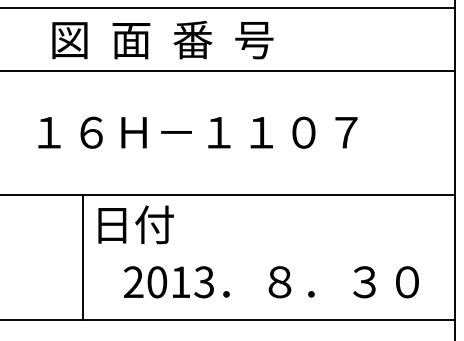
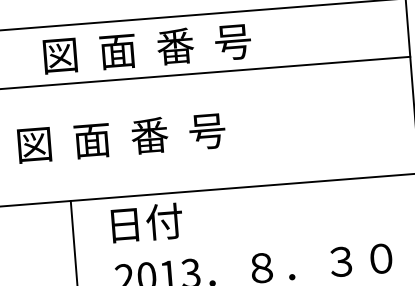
text: (162, 39) -> (147, 48), moved
text: (194, 132) -> (170, 134), １６Ｈ－１１０７ -> 図  面  番  号
text: (135, 224) -> (146, 222), moved

